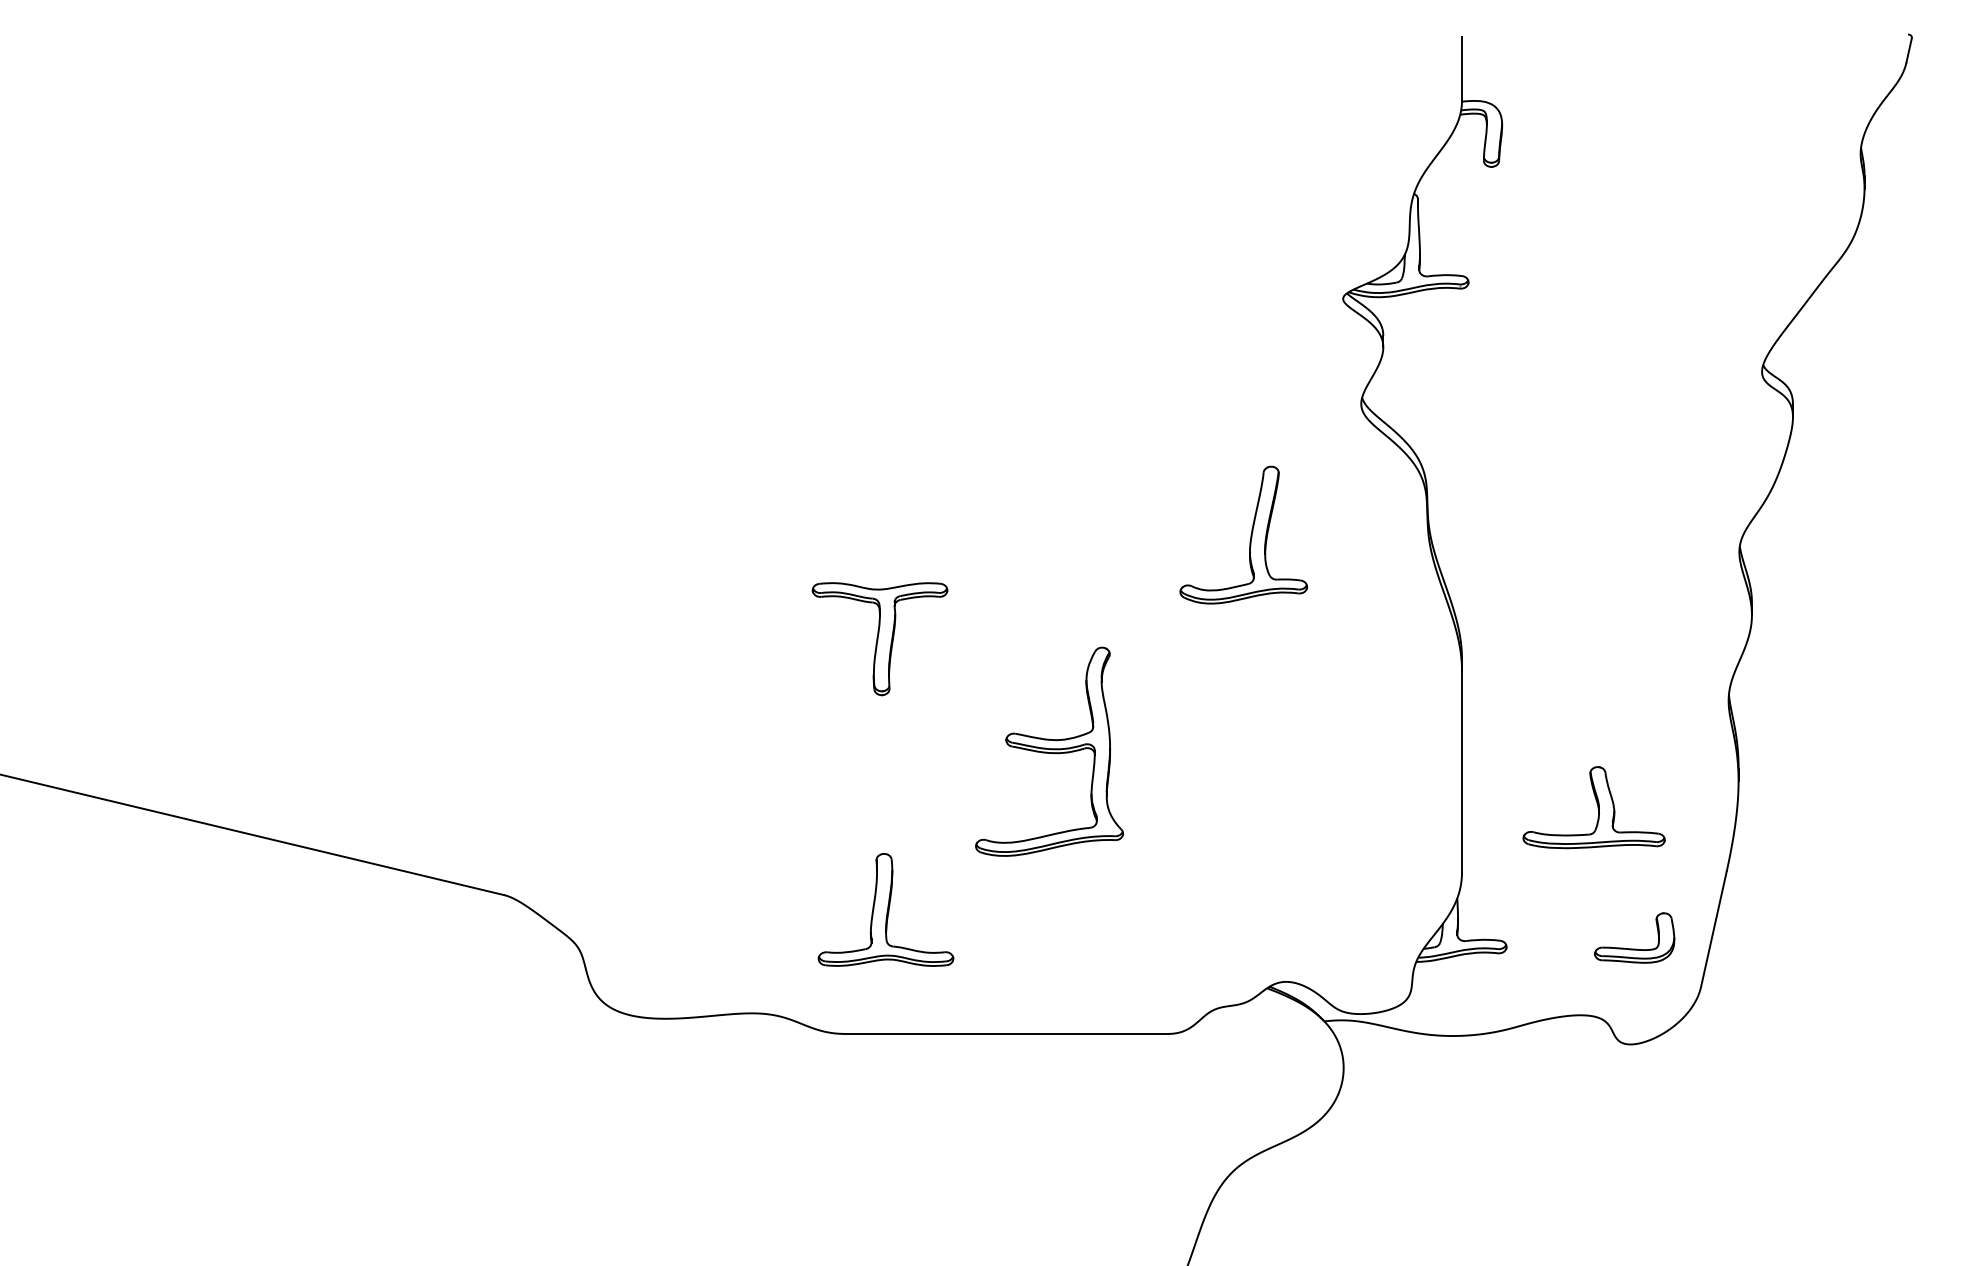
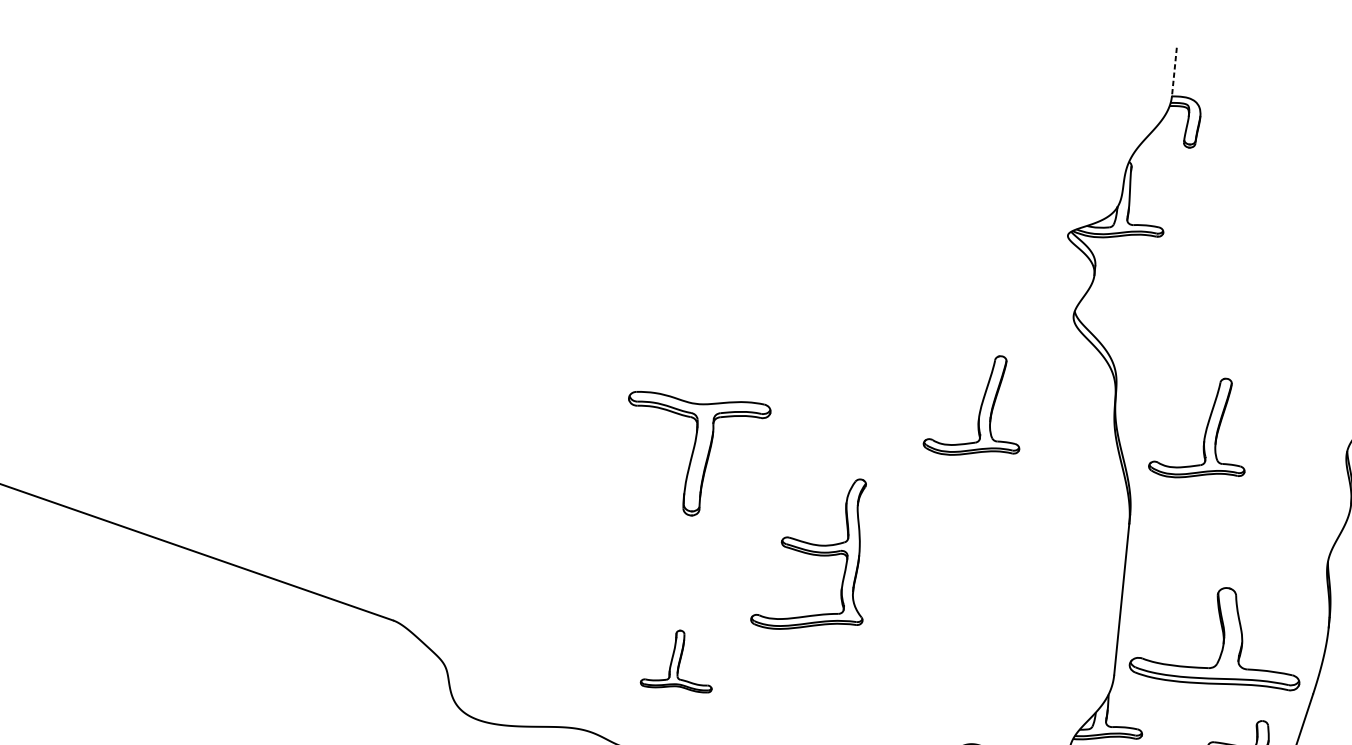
line: (1462, 68) -> (1174, 71), solid -> dashed
part: (1550, 534) -> (1205, 428), added
part: (879, 639) -> (694, 456), size x1.4
part: (1593, 807) -> (1217, 636), size x1.6
part: (885, 909) -> (678, 659), size x0.7

